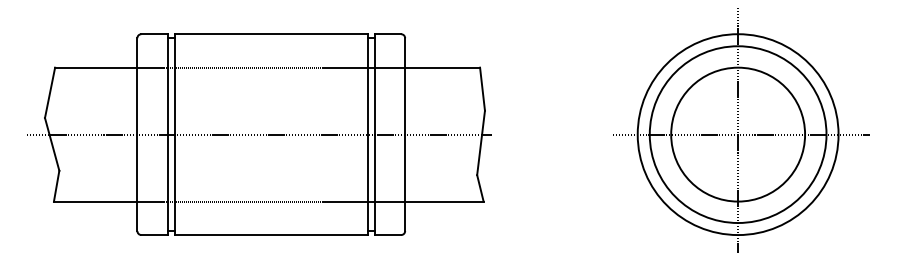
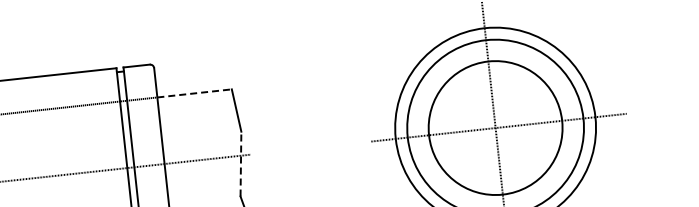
line: (443, 67) -> (195, 93), solid -> dashed
line: (481, 142) -> (241, 163), solid -> dashed

